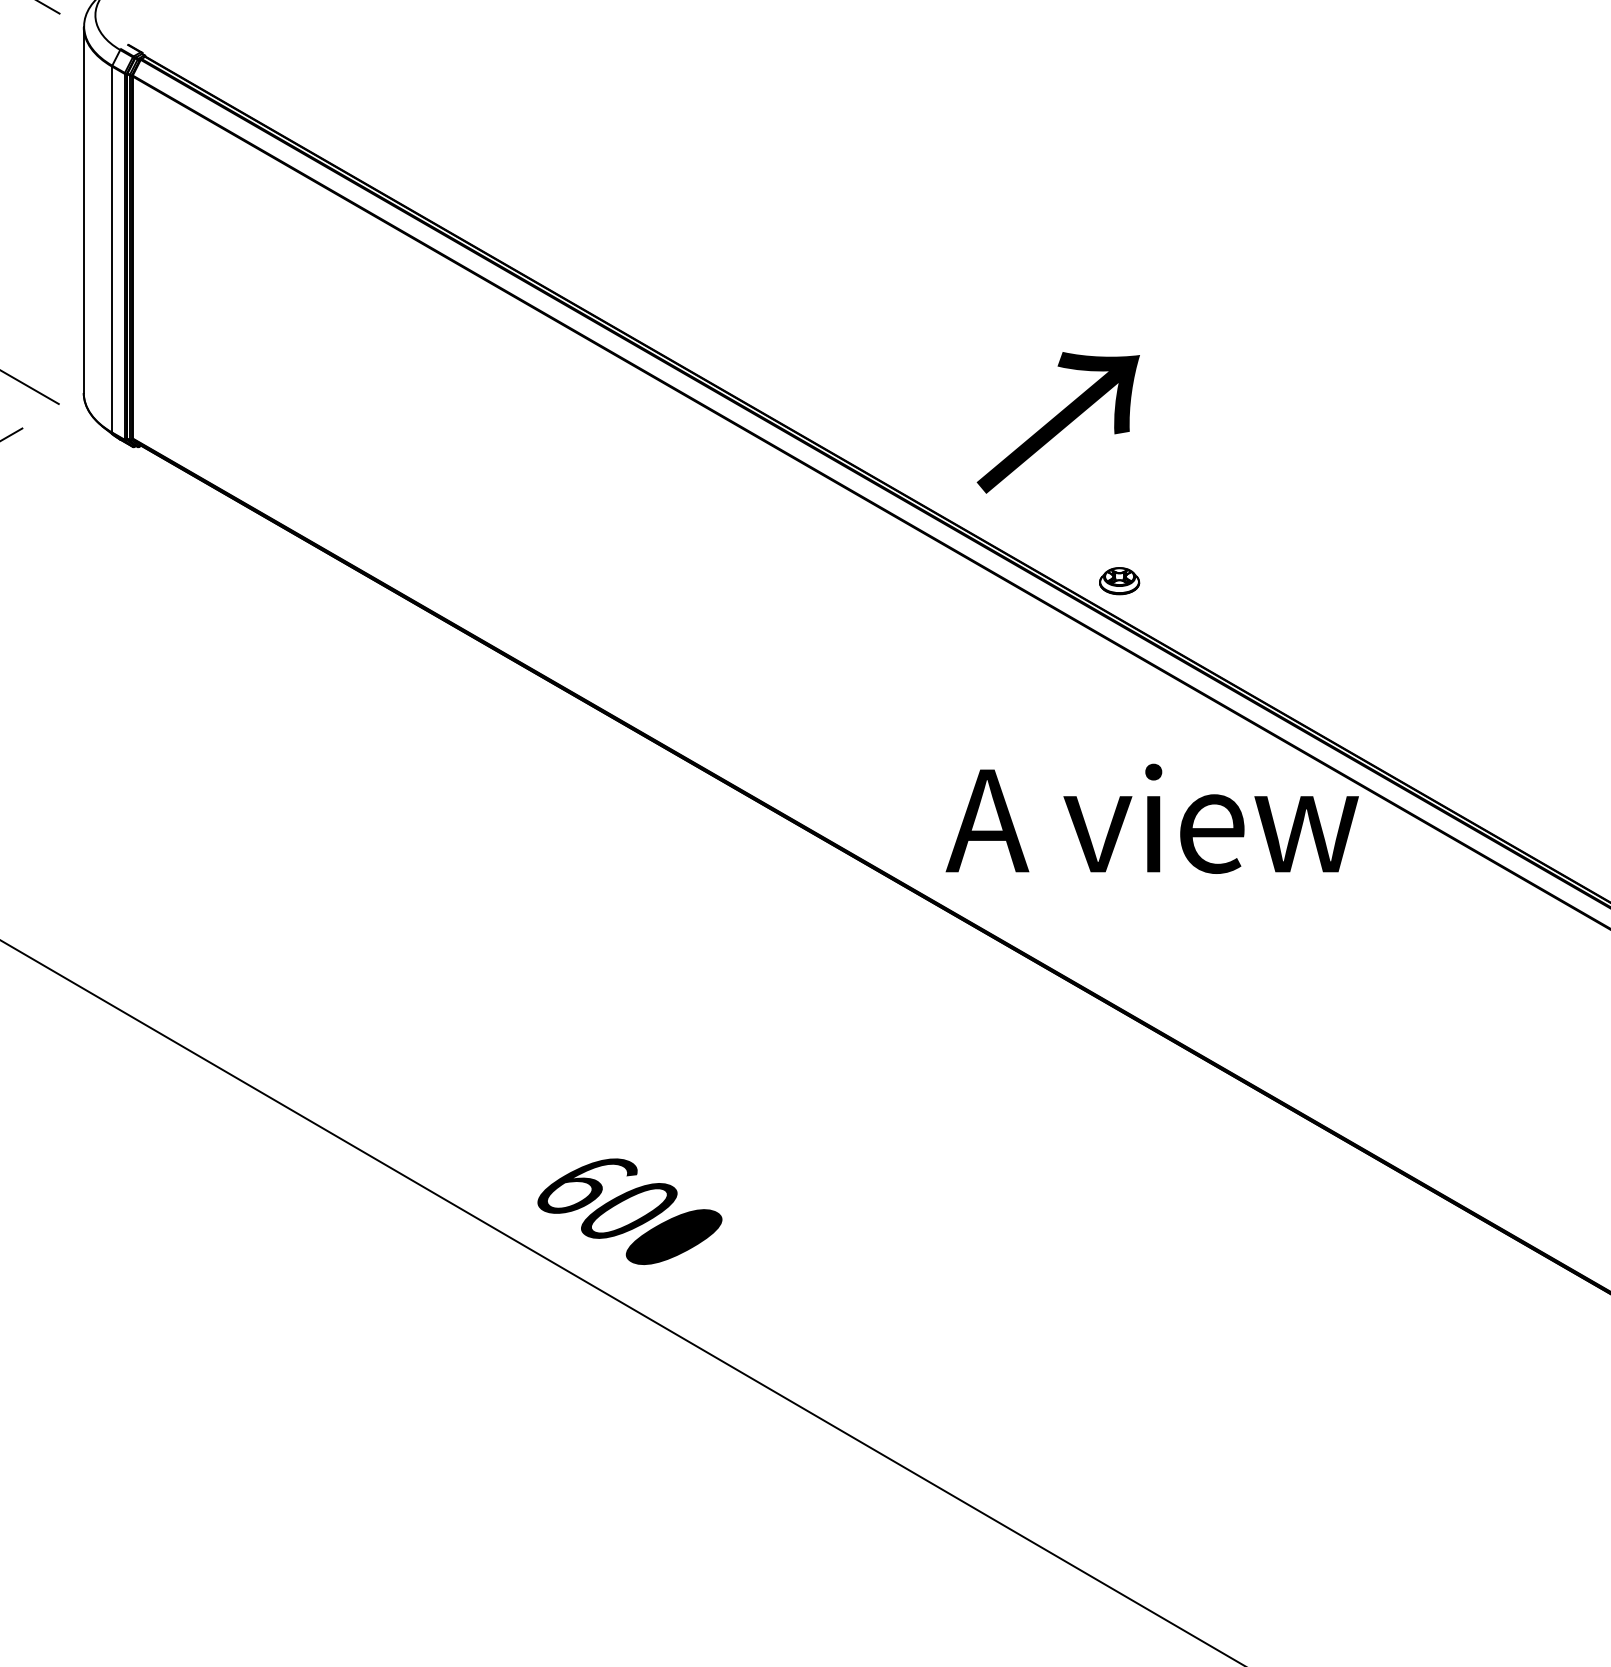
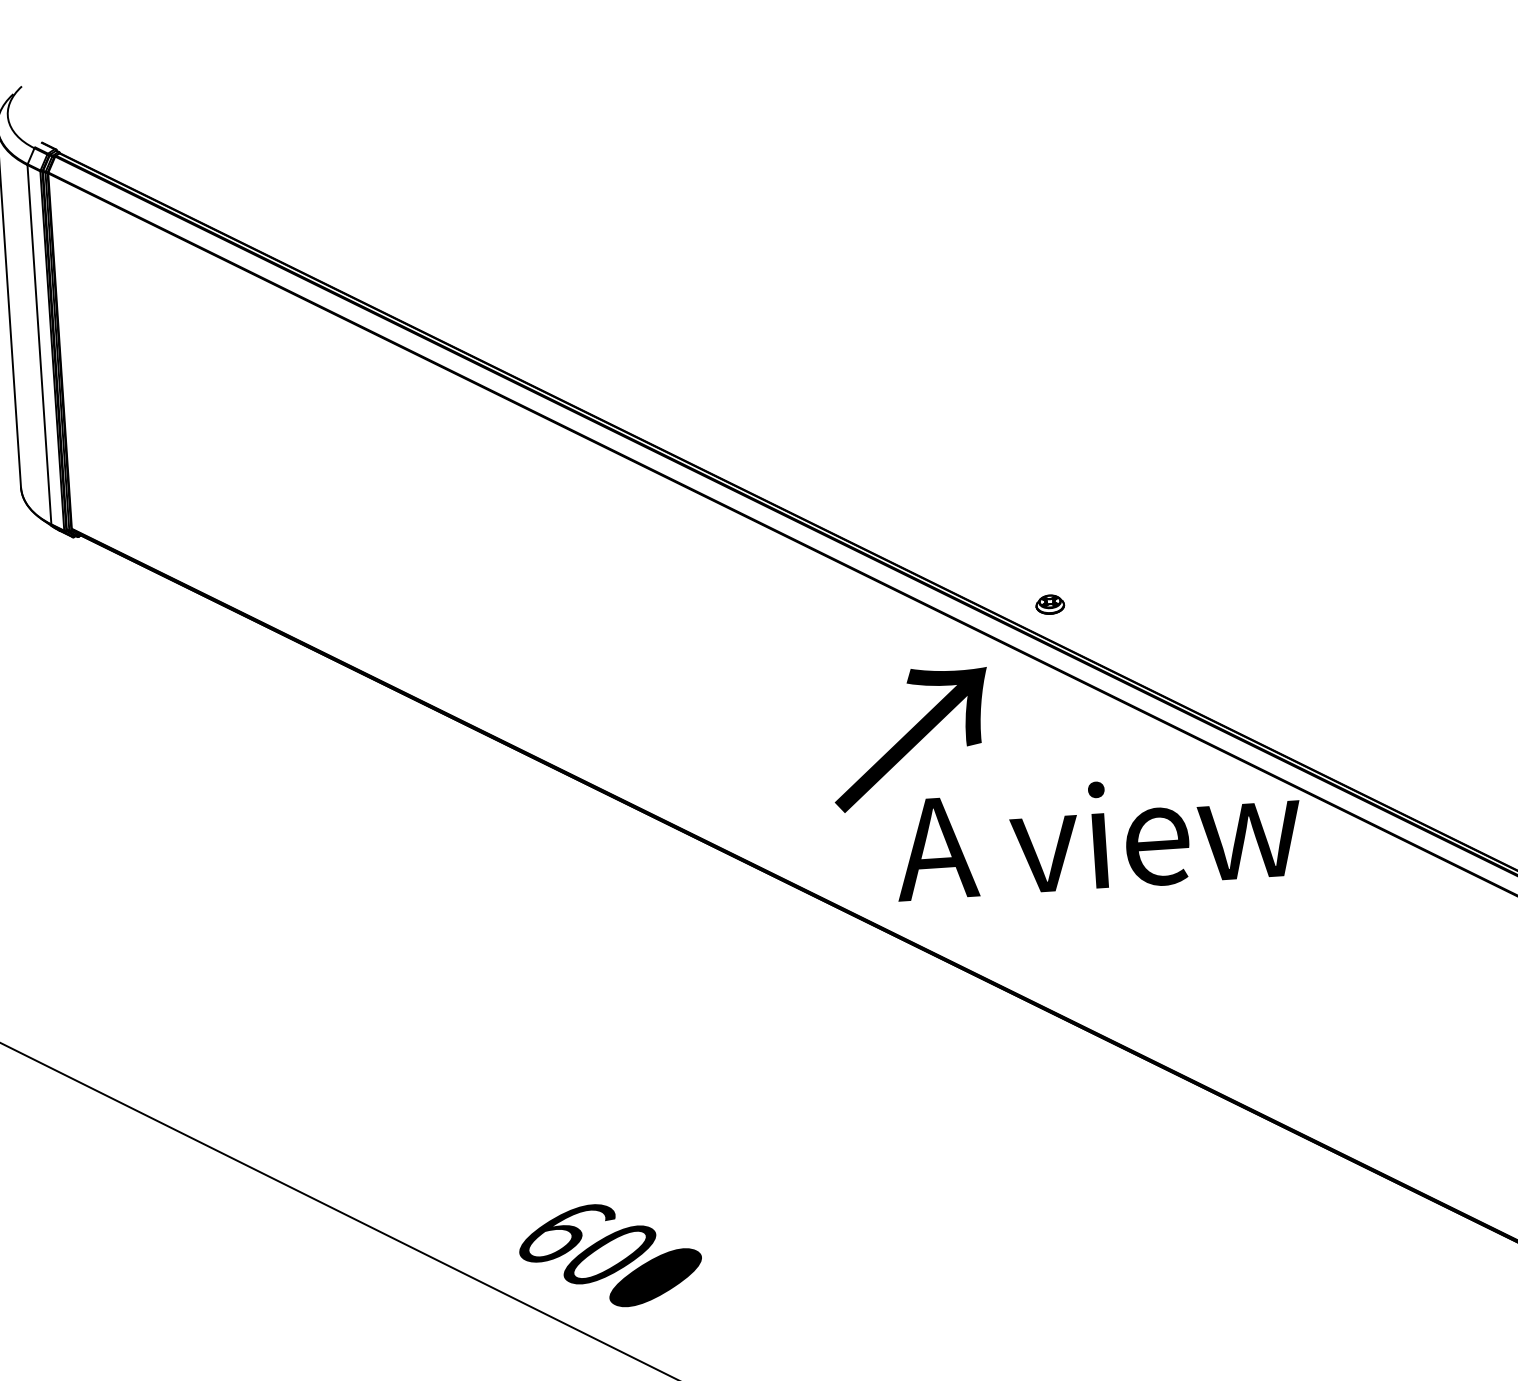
text: (1057, 422) -> (910, 738), moved
part: (1119, 581) -> (1050, 604), size x0.71

